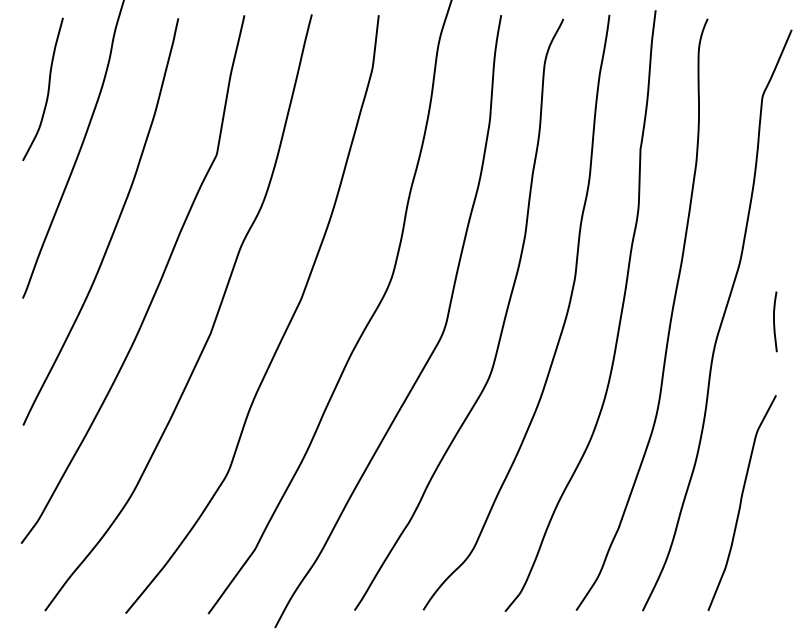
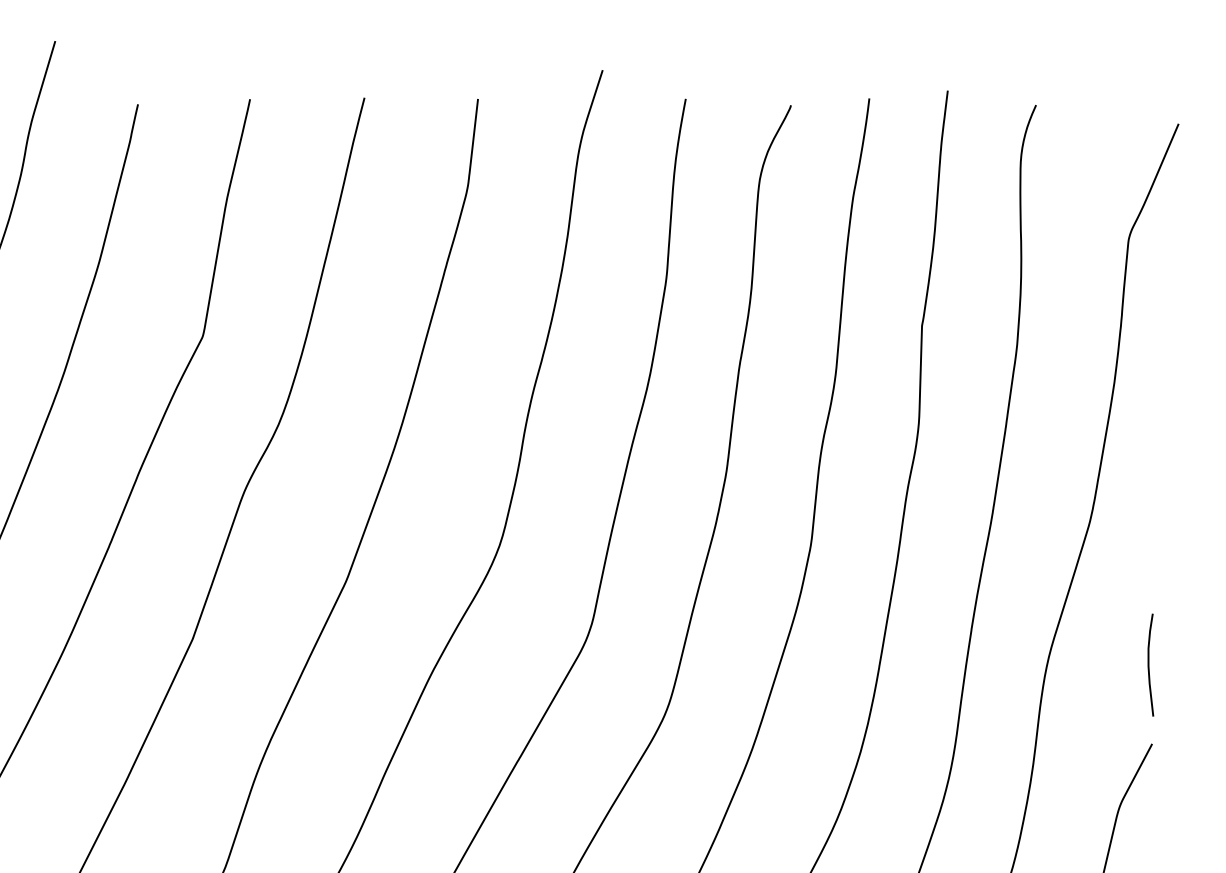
curve: (774, 321) -> (1149, 664), moved

